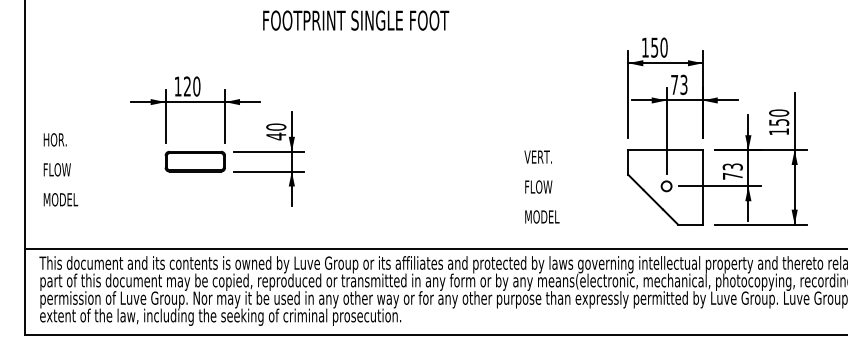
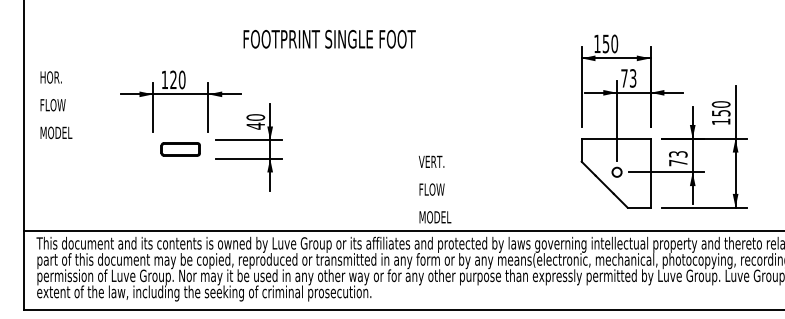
text: (356, 20) -> (330, 39), moved
part: (194, 161) -> (180, 149), size x0.7
text: (60, 169) -> (56, 104), moved
text: (541, 186) -> (434, 189), moved

